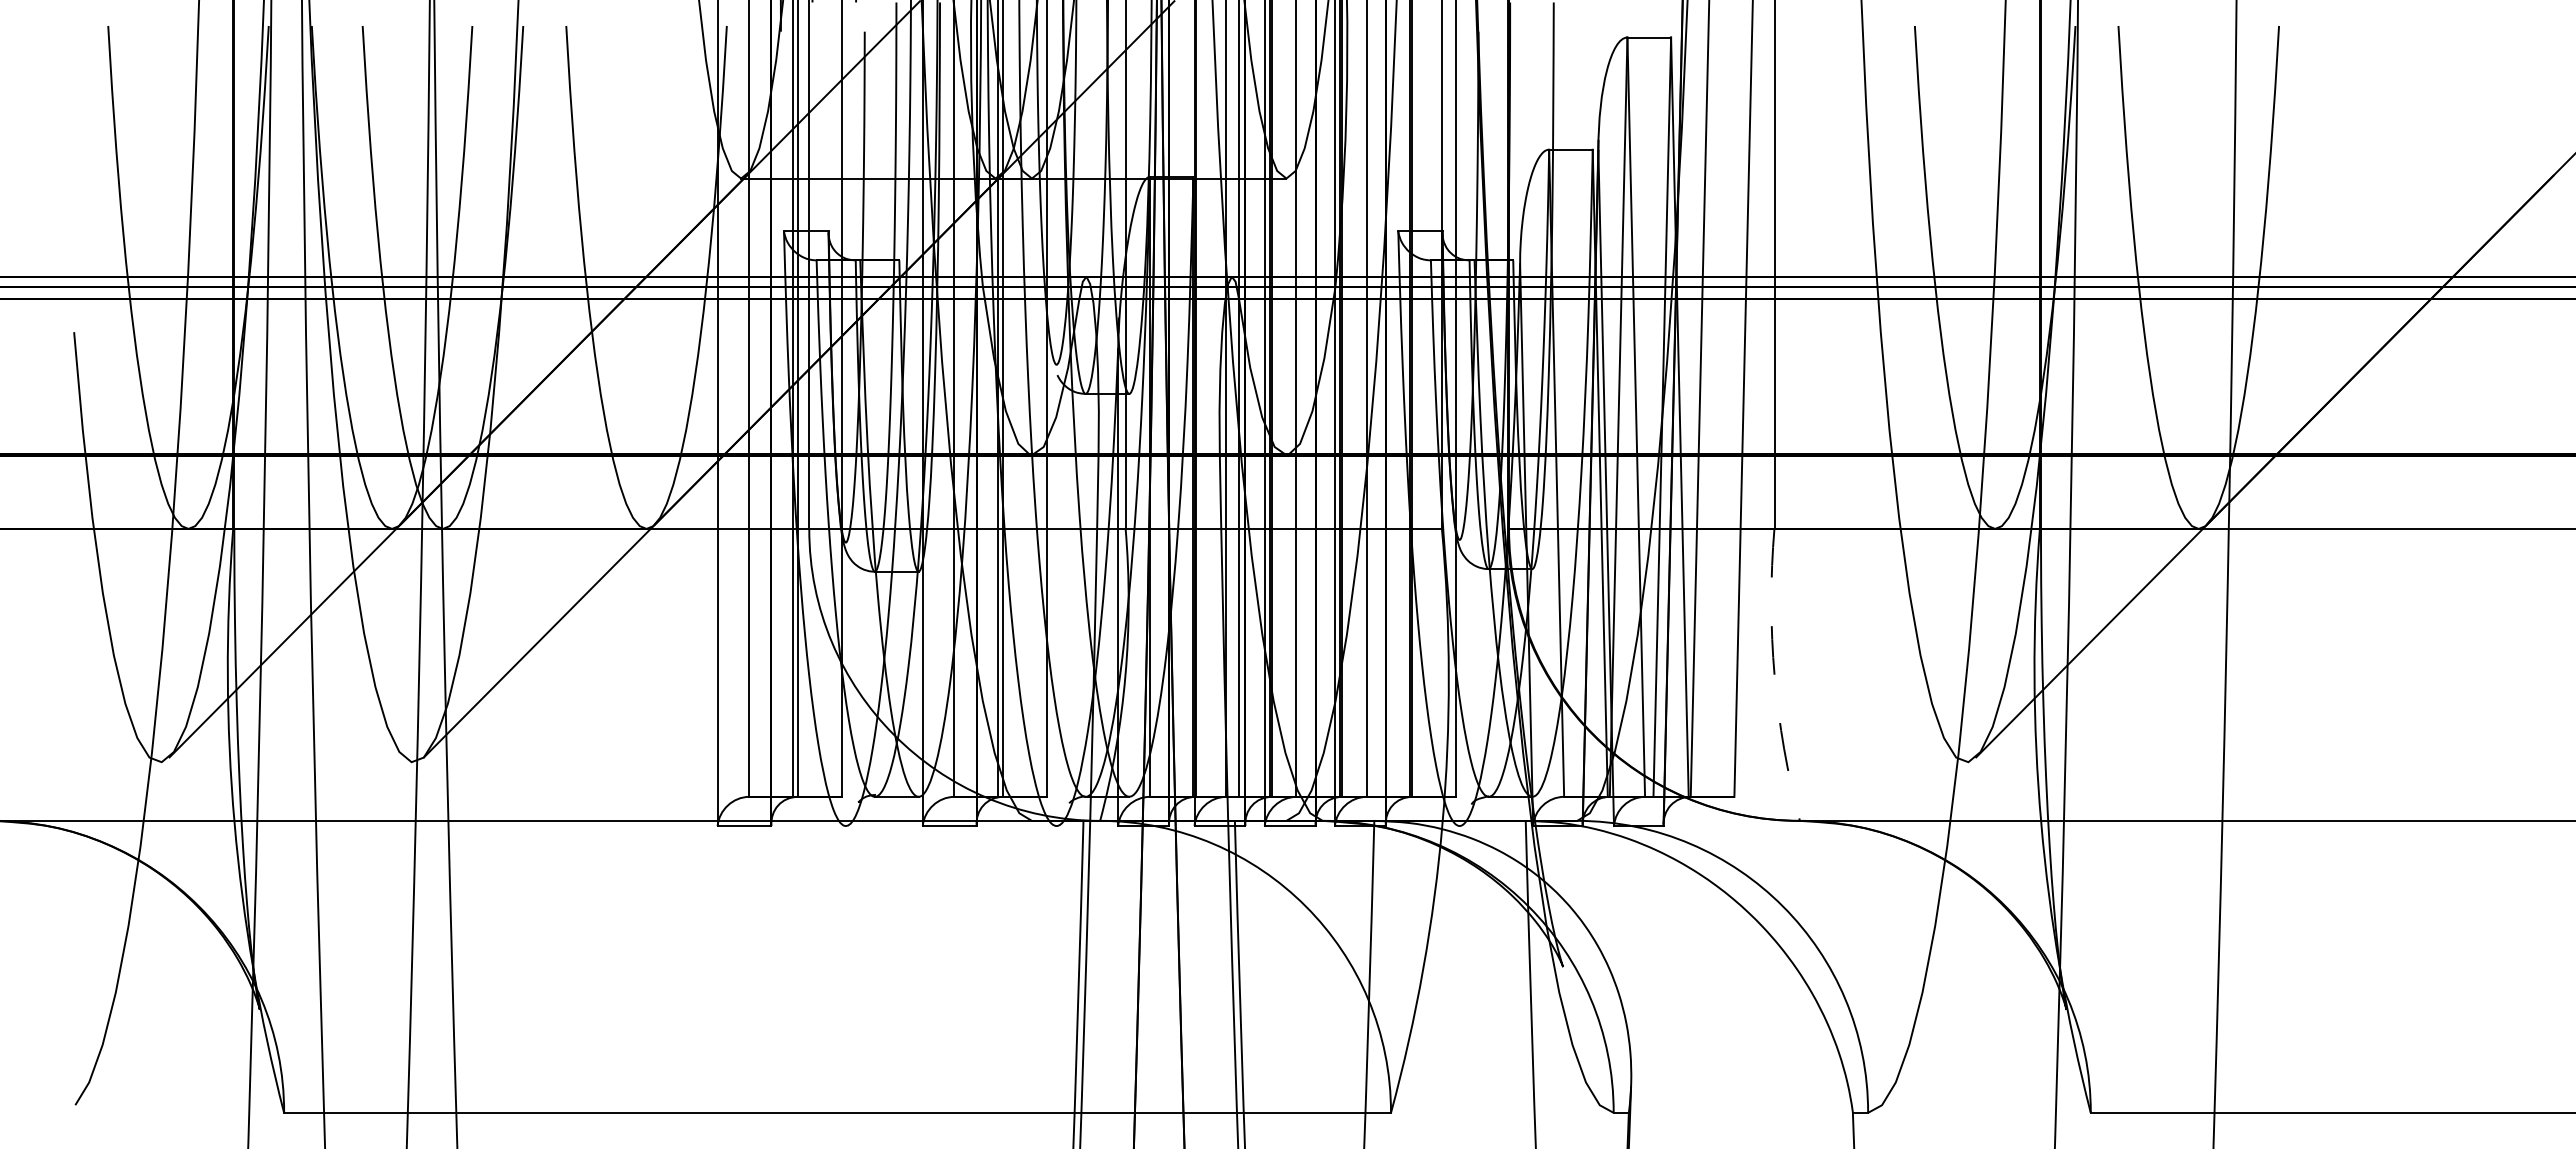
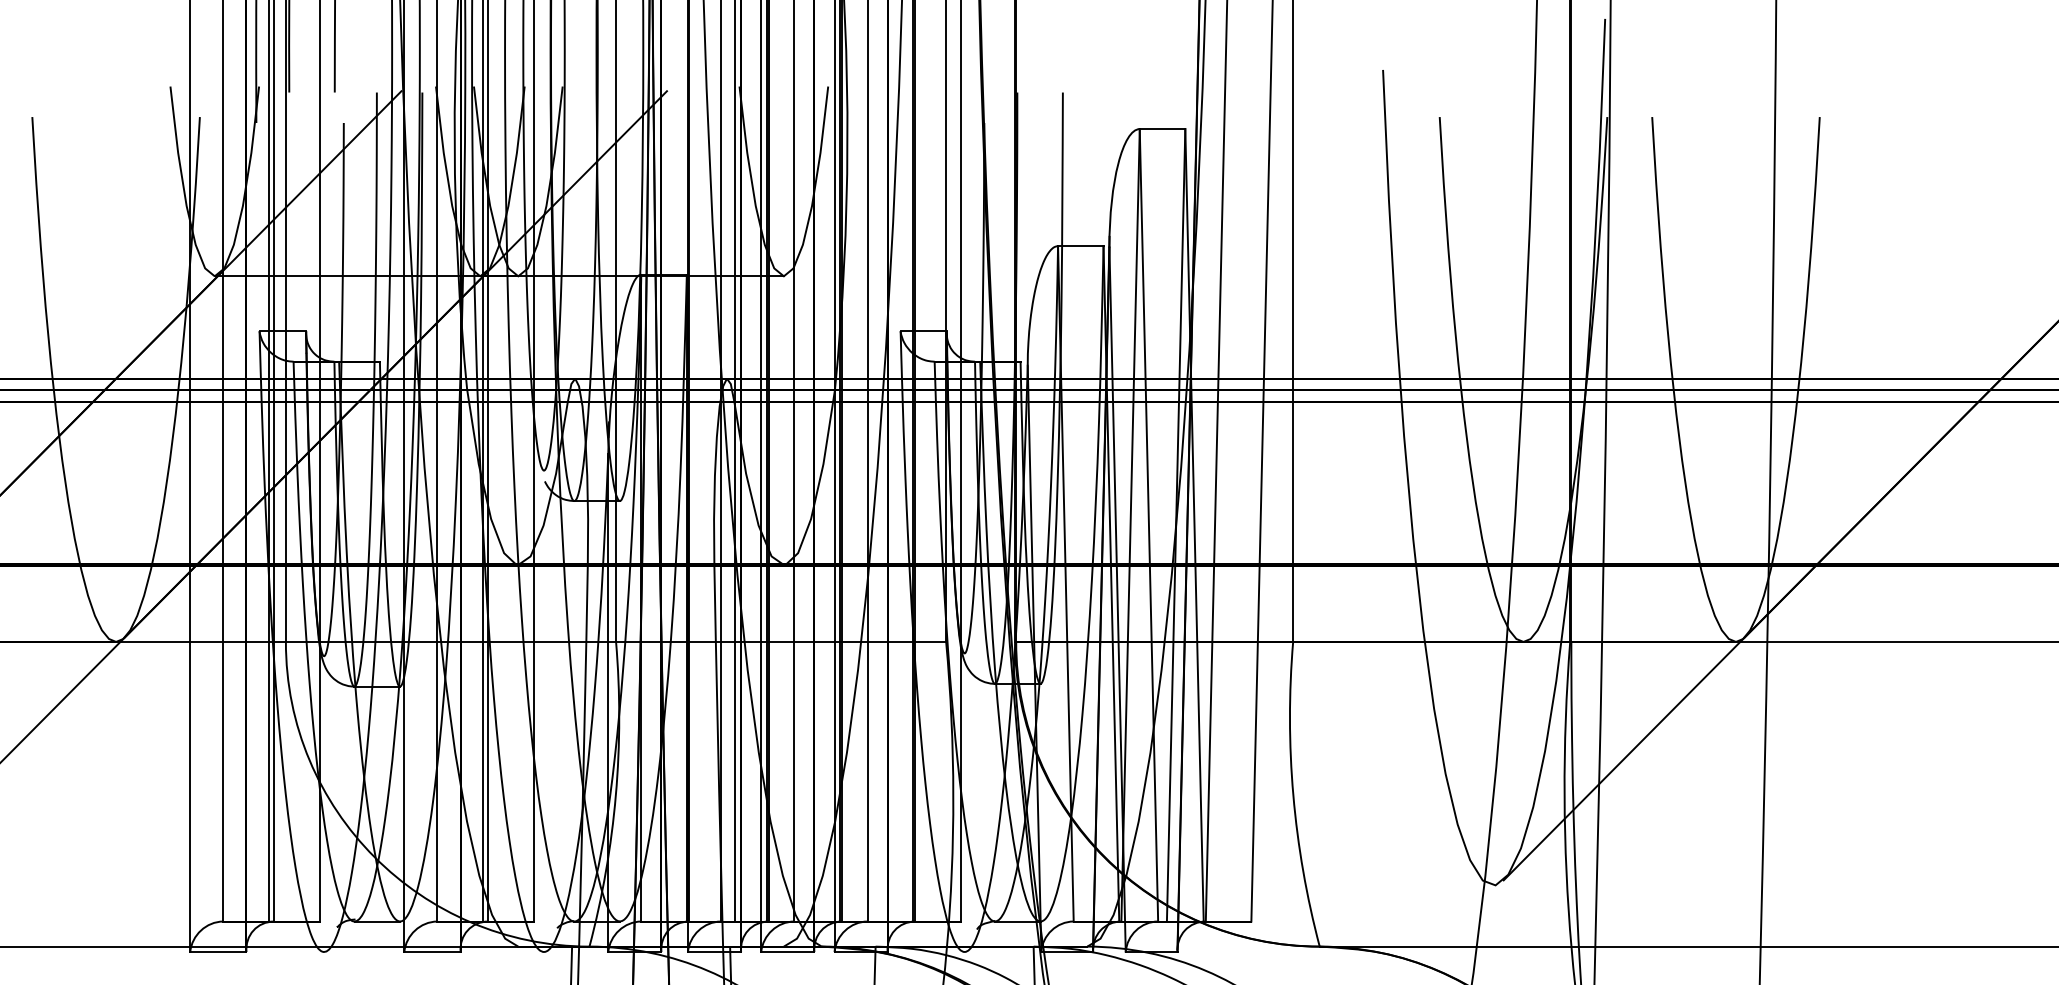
arc: (1774, 675) -> (1293, 794), dashed -> solid

